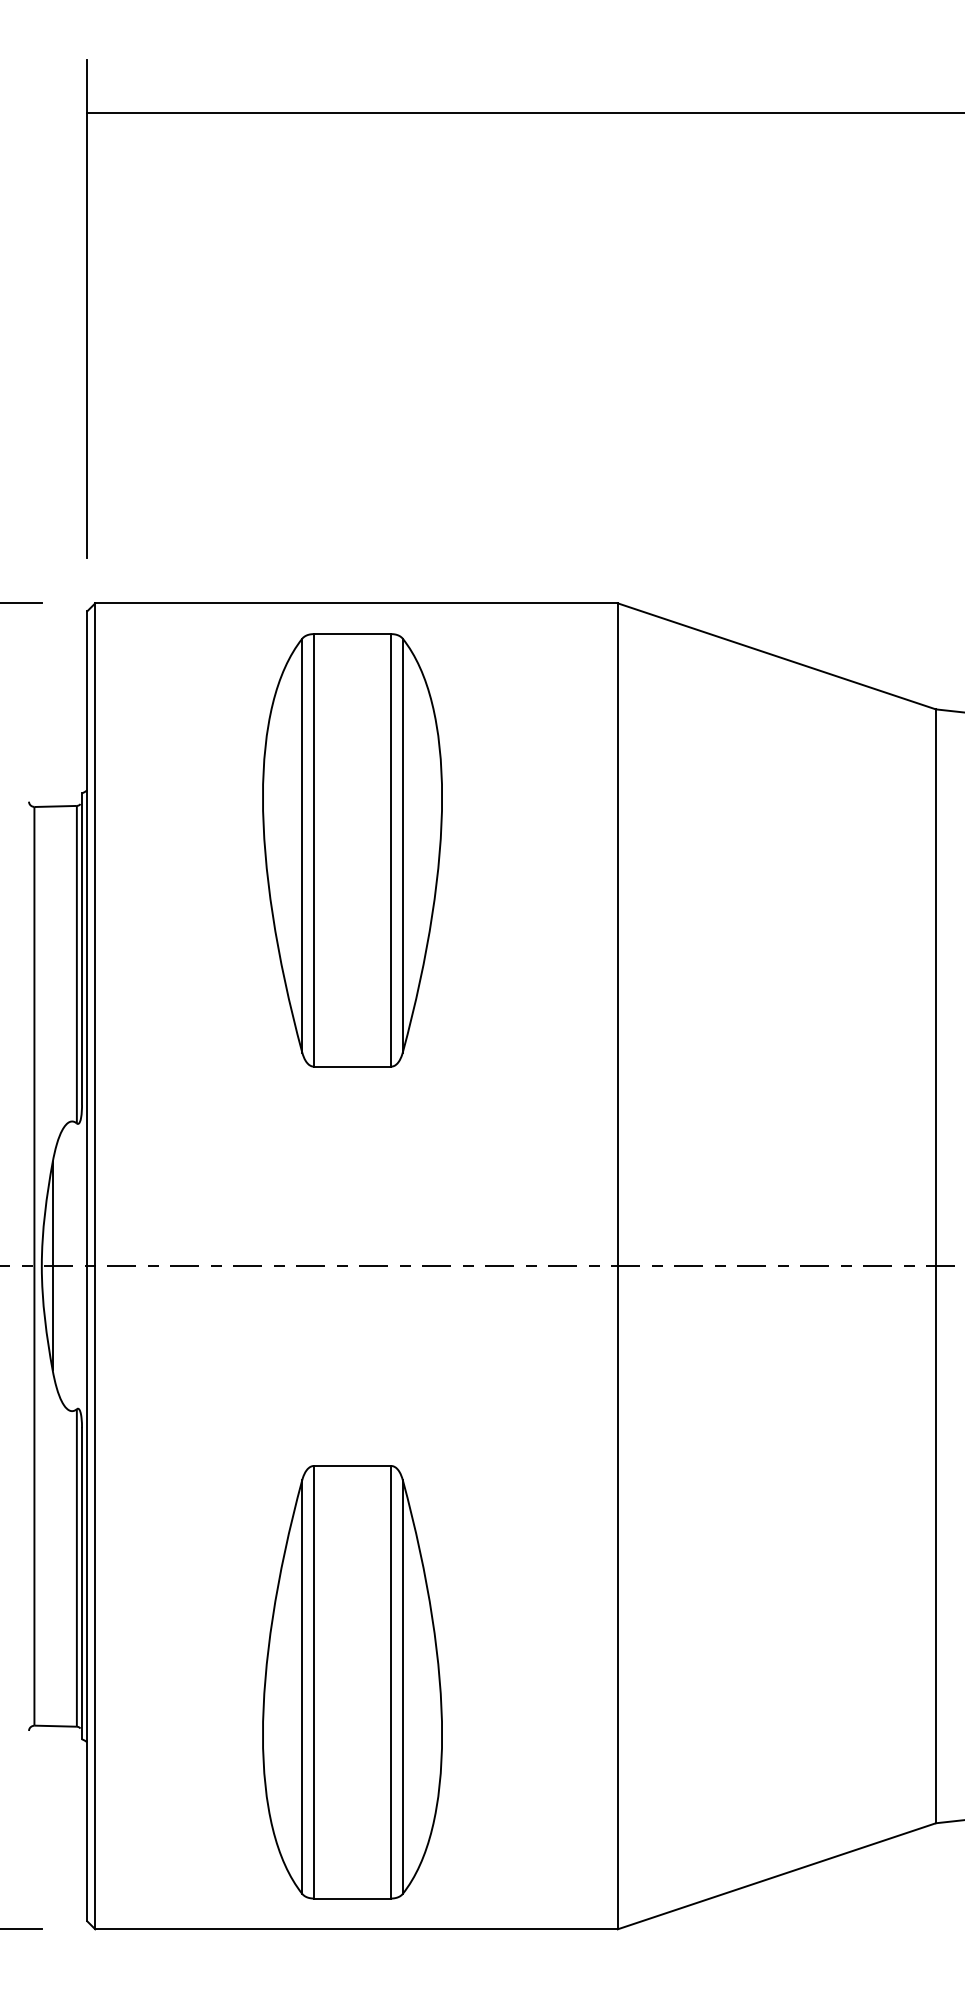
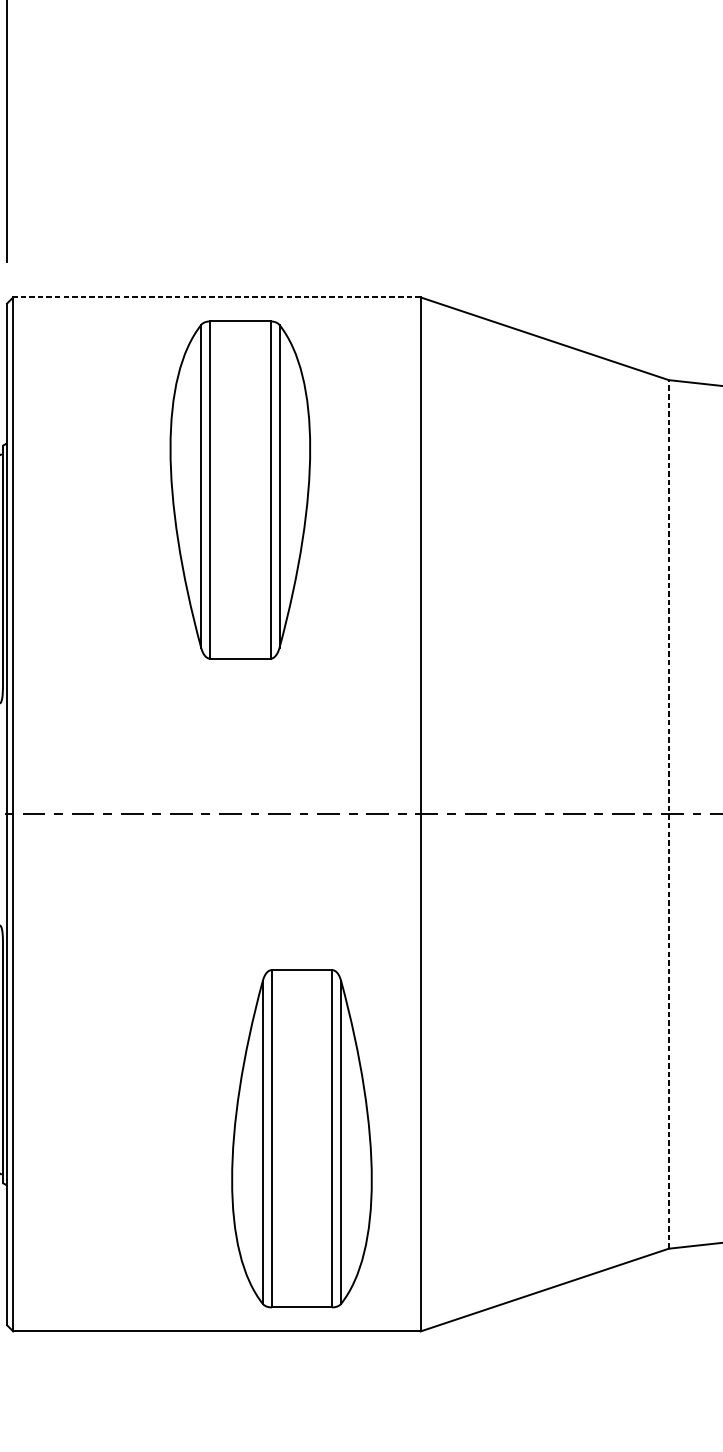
line: (356, 603) -> (216, 297), solid -> dashed
part: (352, 850) -> (240, 490), moved
line: (935, 1266) -> (668, 814), solid -> dashed
part: (352, 1682) -> (301, 1138), moved

